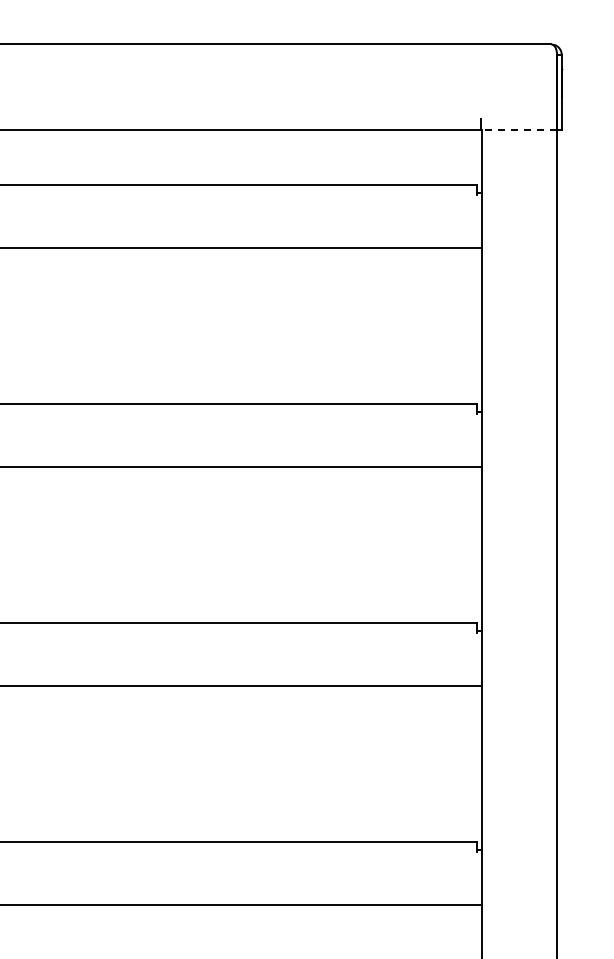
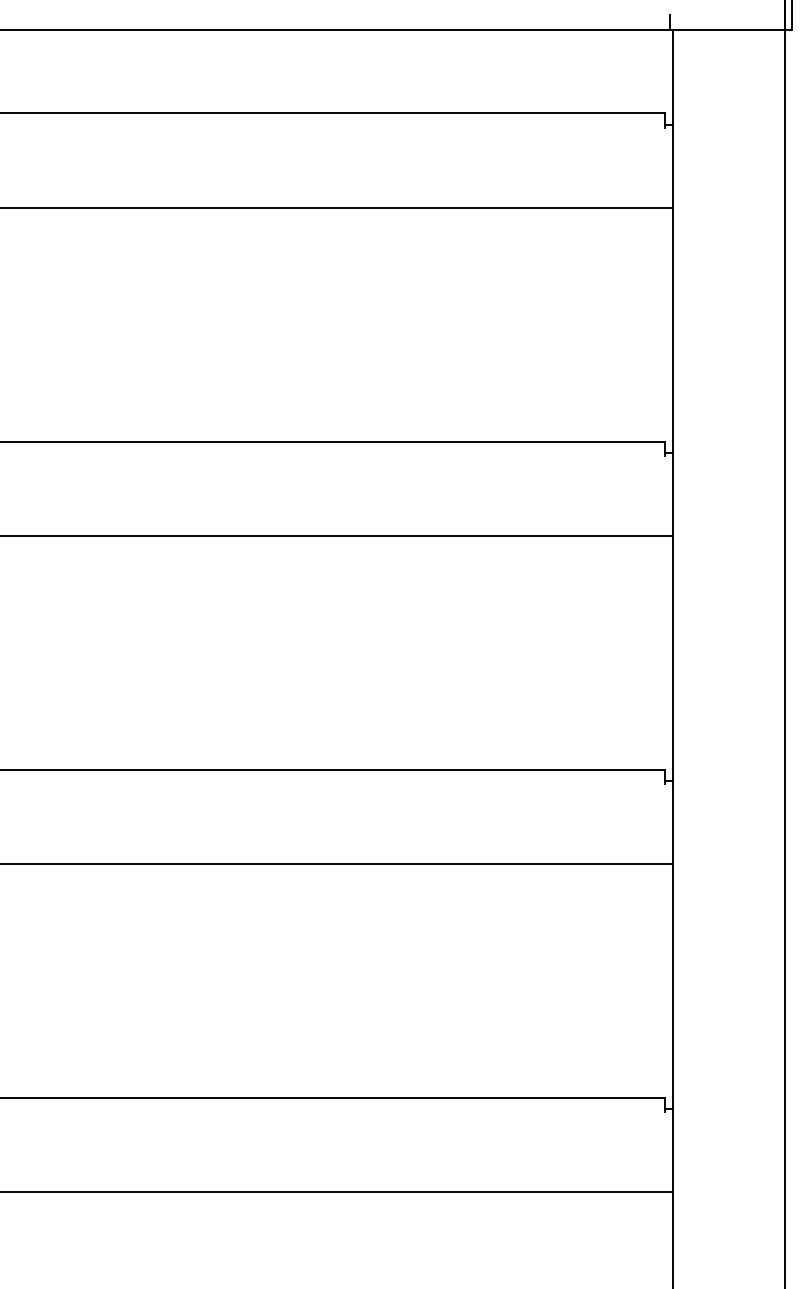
line: (518, 129) -> (726, 29), dashed -> solid

